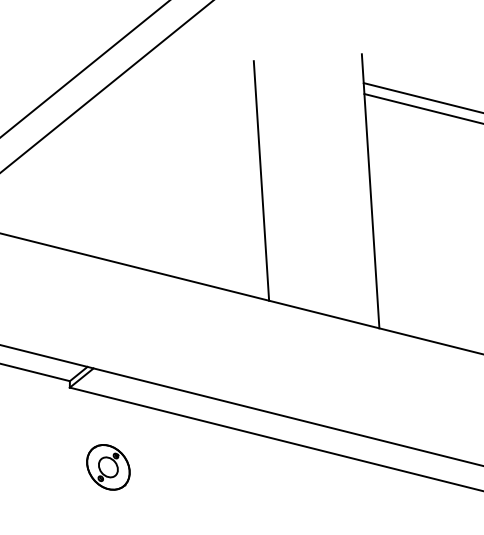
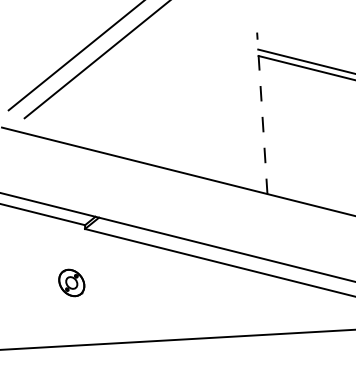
line: (260, 179) -> (197, 106), removed
line: (370, 191) -> (262, 113), solid -> dashed
part: (107, 466) -> (71, 282), moved

